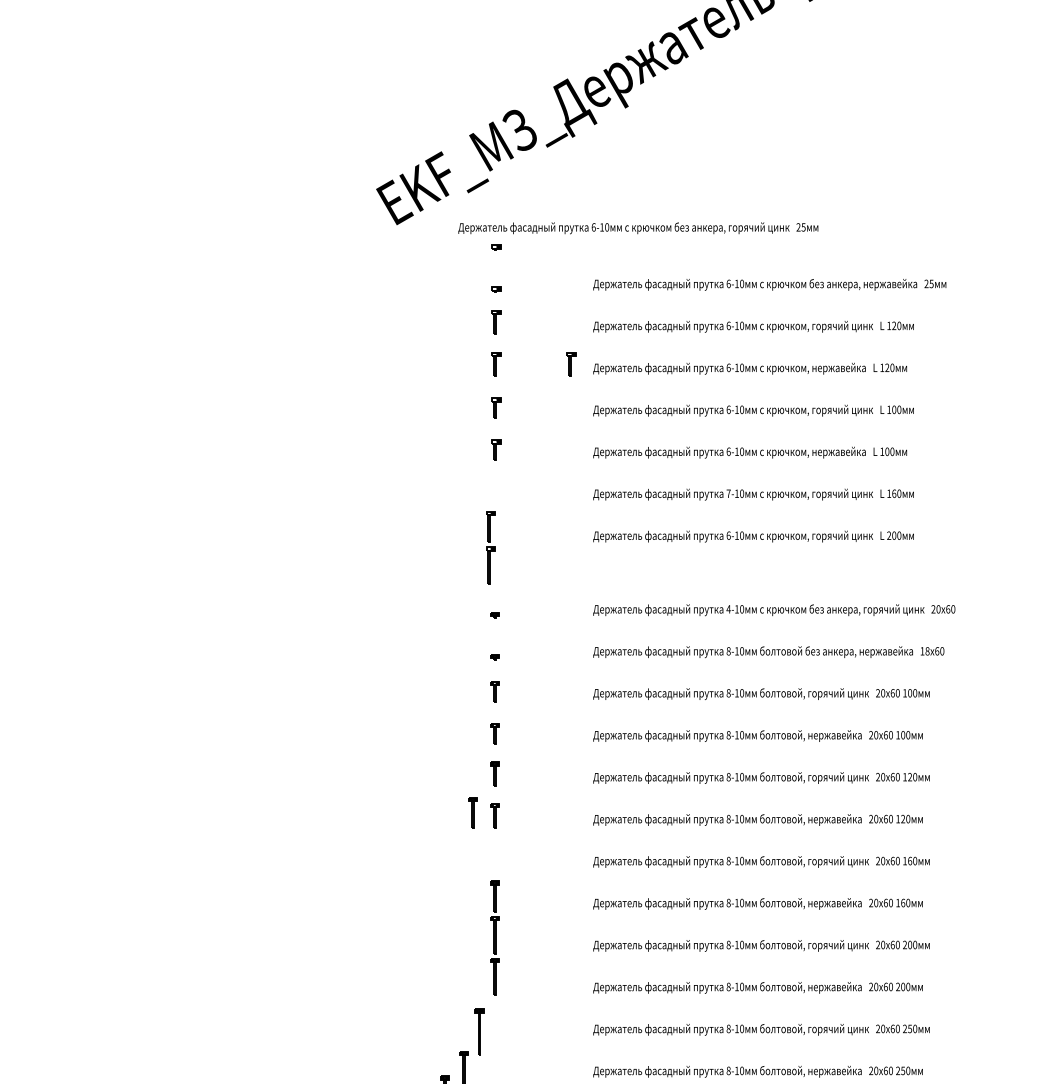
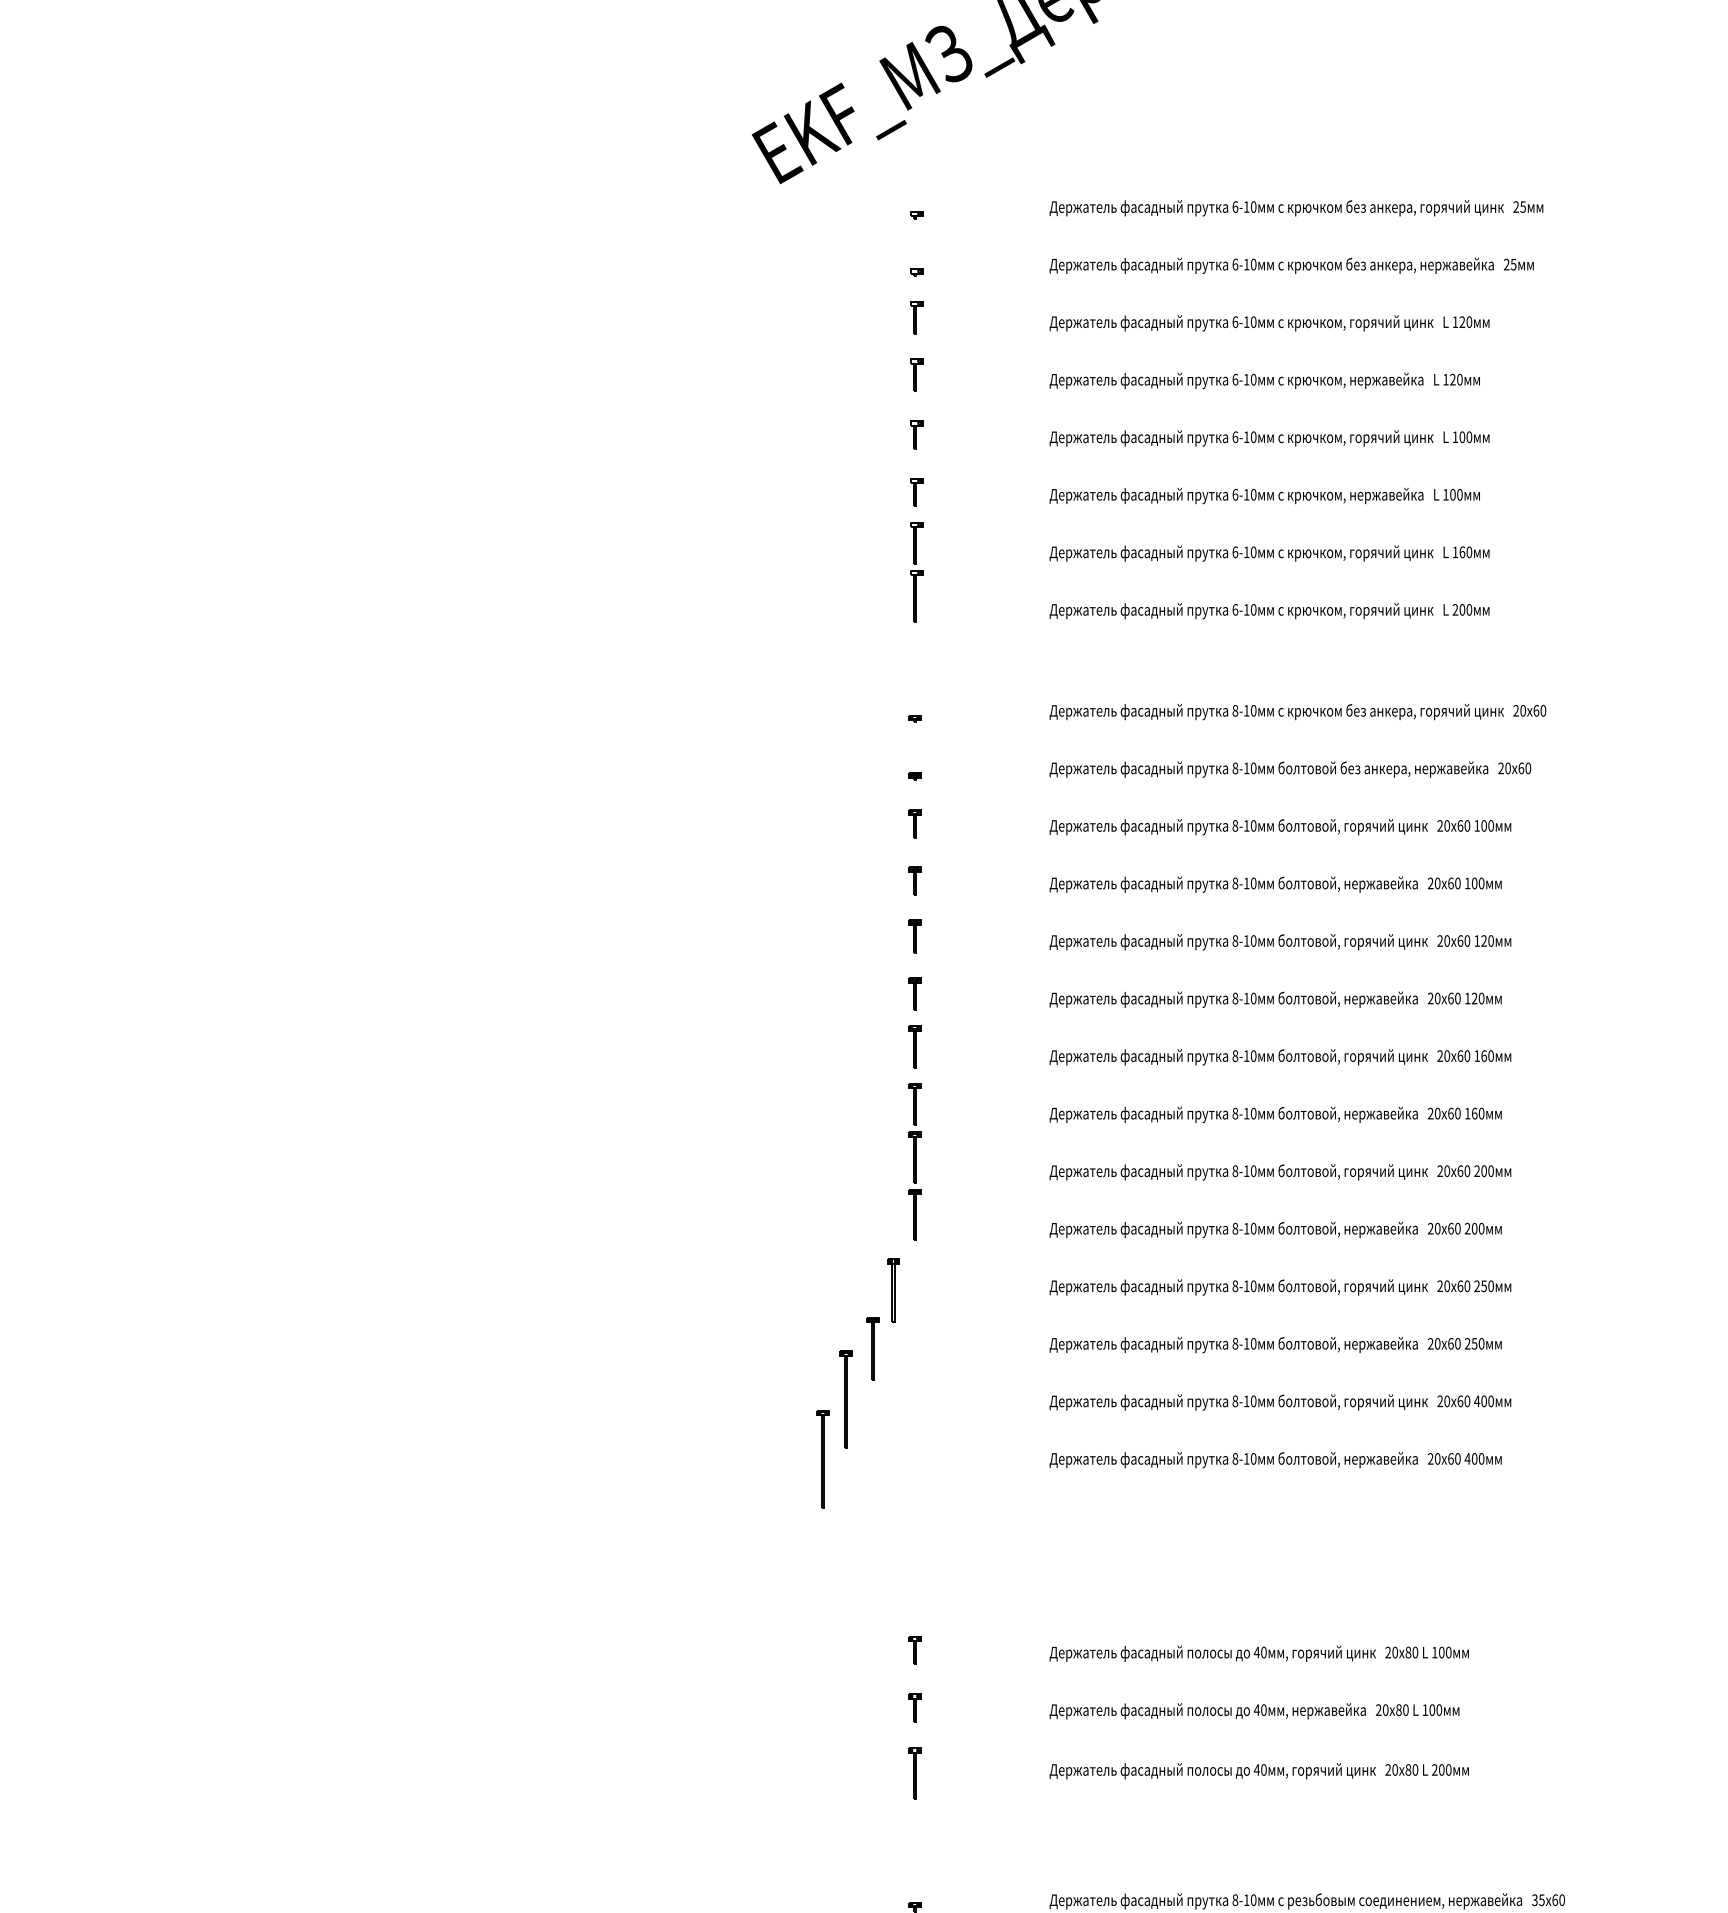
text: (638, 228) -> (1296, 208), moved
part: (571, 364) -> (1019, 374), removed
text: (728, 493) -> (1235, 552), 7-10 -> 6-10
part: (490, 548) -> (916, 572), moved
text: (728, 609) -> (1235, 710), 4-10 -> 8-10
text: (924, 650) -> (1504, 767), 18 -> 20
part: (472, 812) -> (914, 1046), moved

